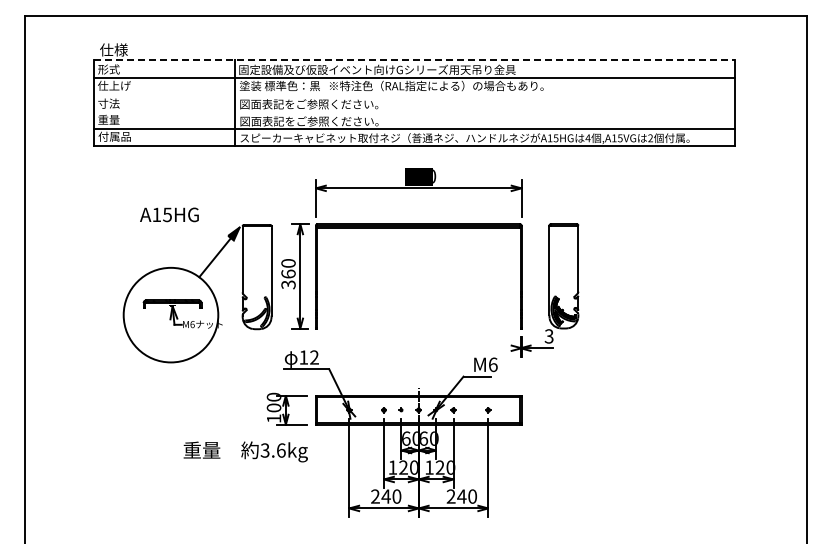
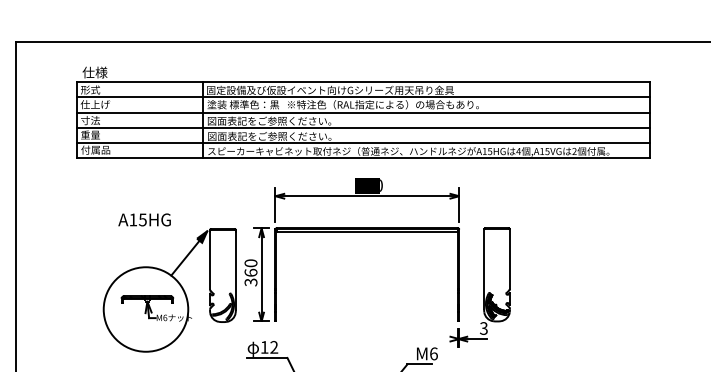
line: (415, 60) -> (364, 81), dashed -> solid
line: (414, 95) -> (363, 113), added
line: (414, 112) -> (363, 128), added

